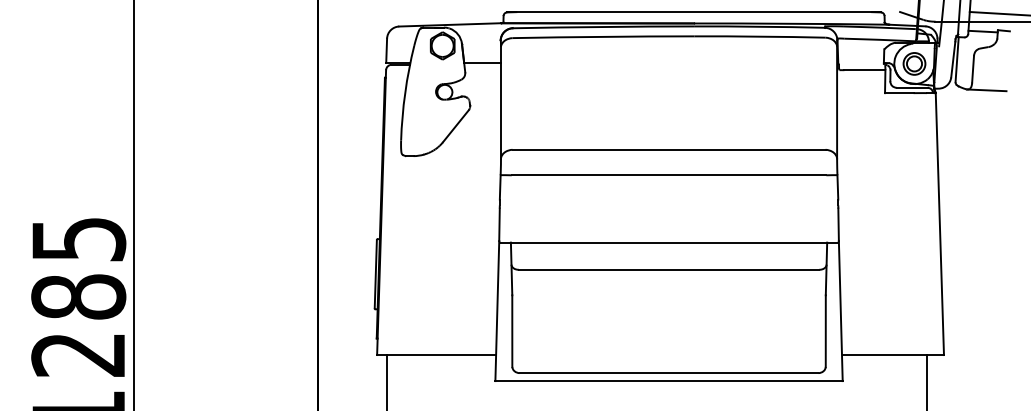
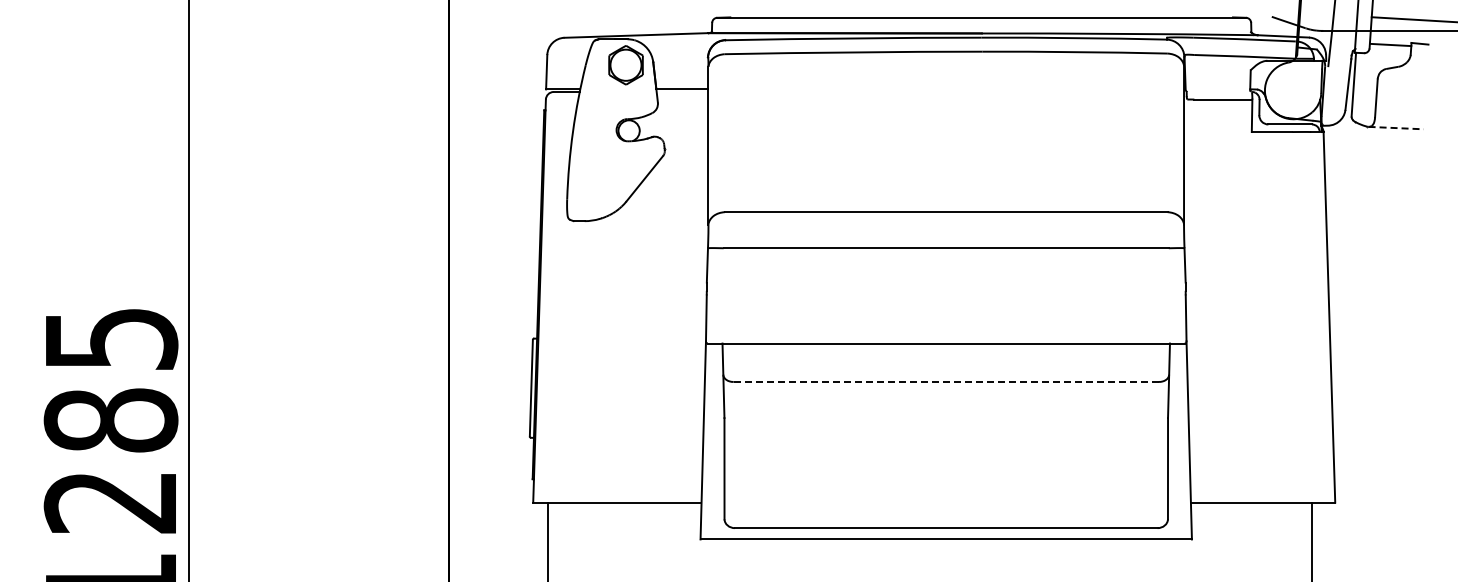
part: (914, 63) -> (1293, 90), removed
line: (987, 90) -> (1396, 128), solid -> dashed
line: (669, 269) -> (946, 381), solid -> dashed

